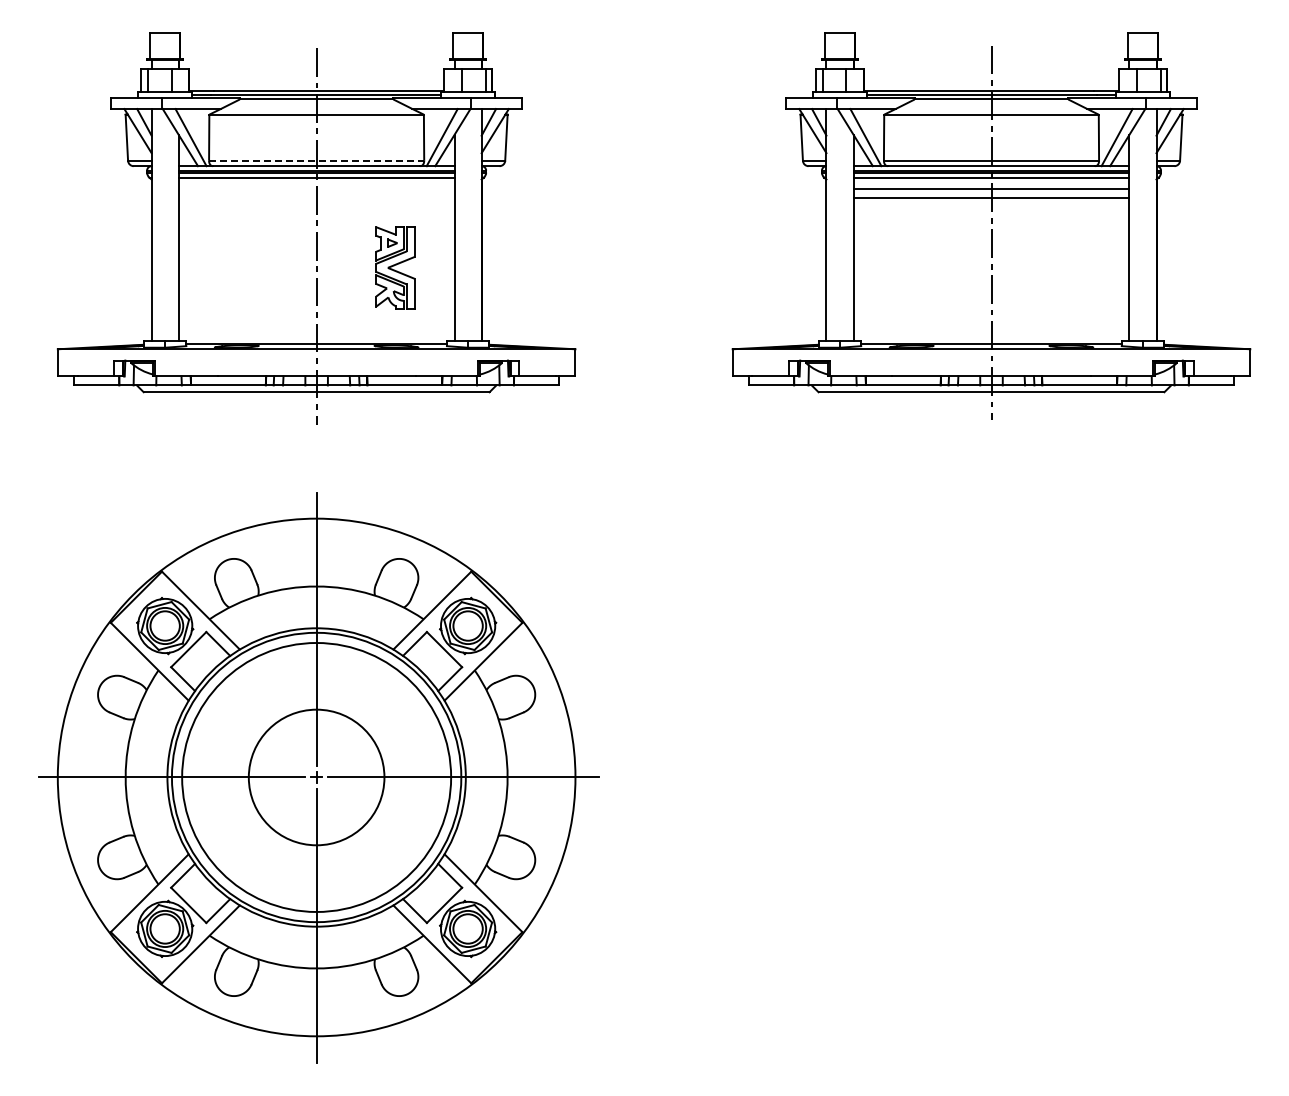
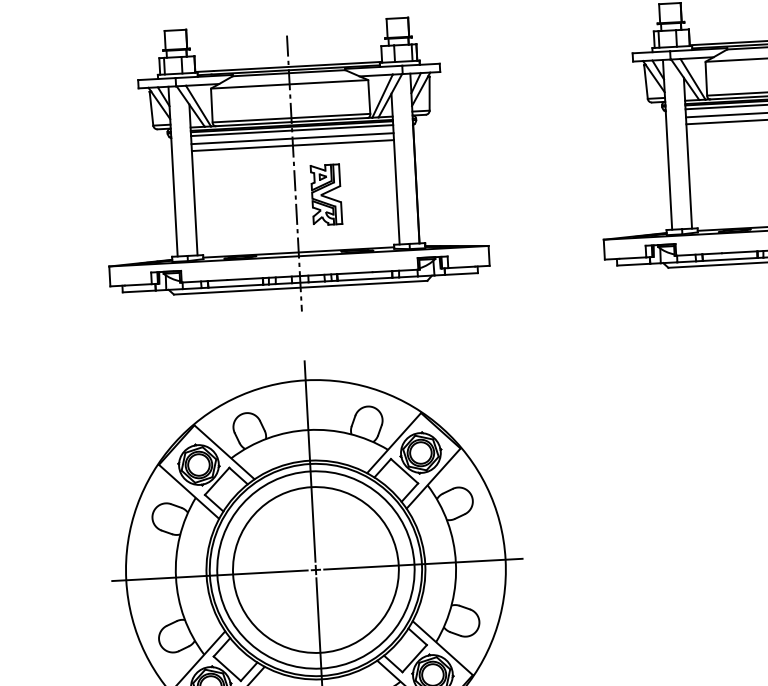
line: (316, 160) -> (291, 117), dashed -> solid
line: (316, 188) -> (292, 138), added
line: (316, 198) -> (292, 145), added
part: (395, 267) -> (326, 194), moved
circle: (316, 777) -> (315, 570), size x1.67

